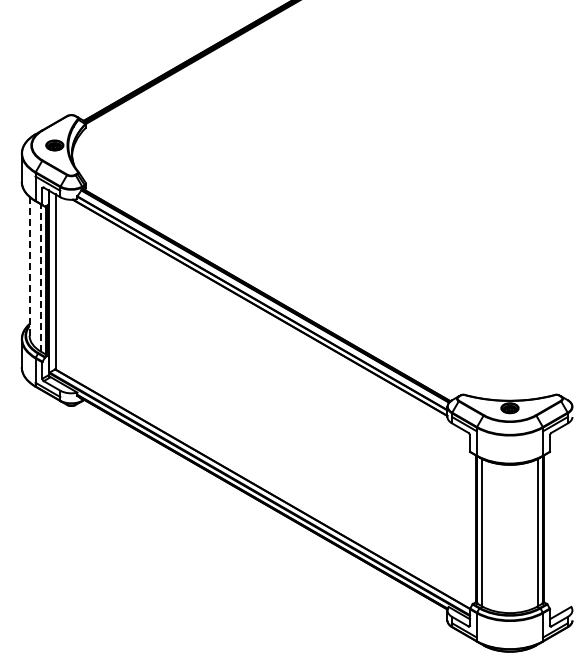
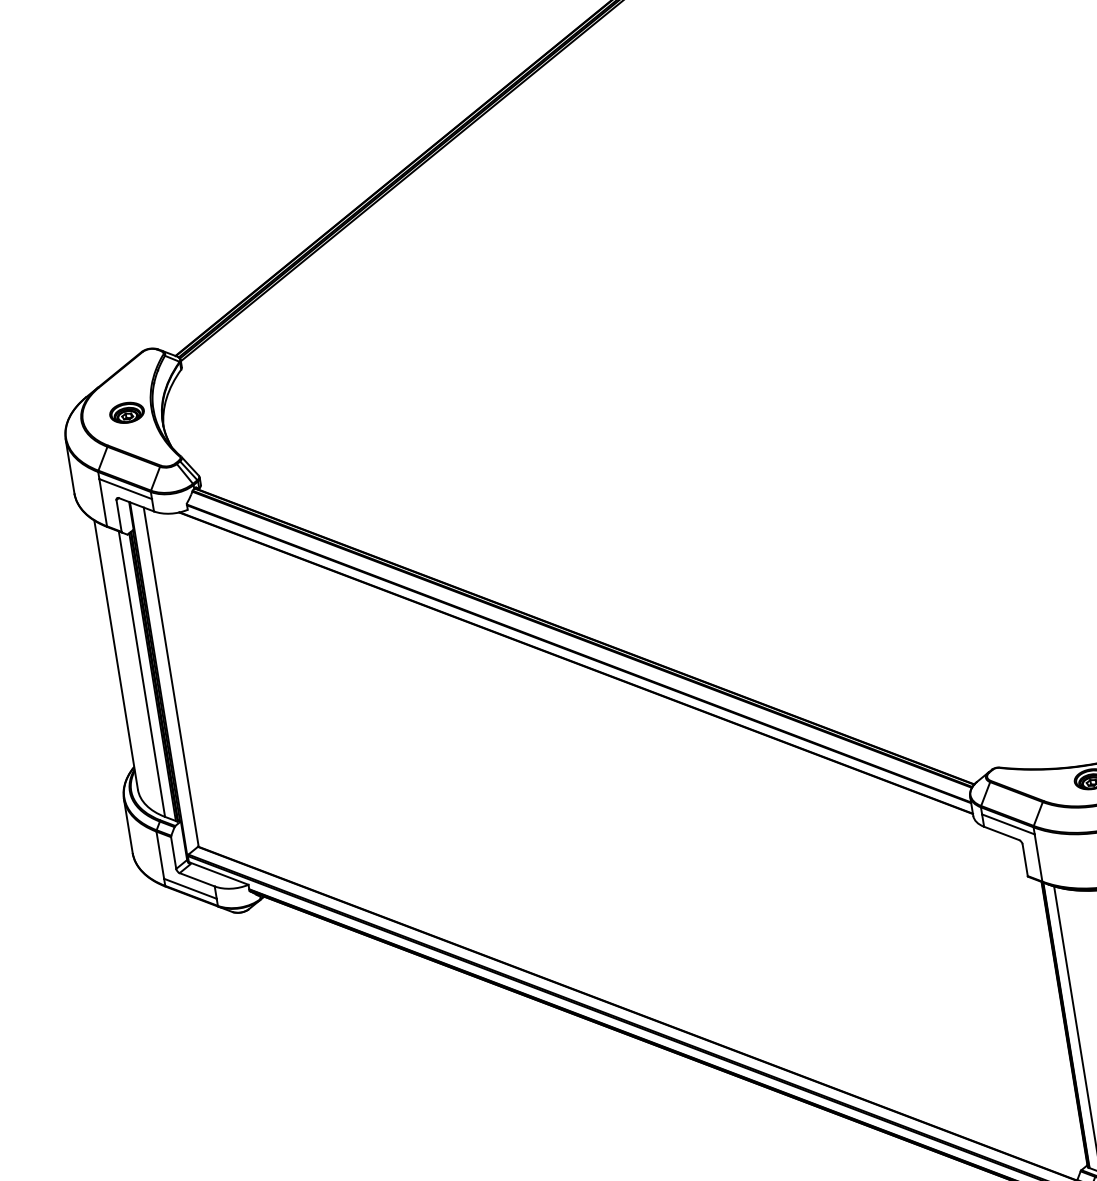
line: (29, 266) -> (115, 655), dashed -> solid
line: (41, 278) -> (142, 674), dashed -> solid

